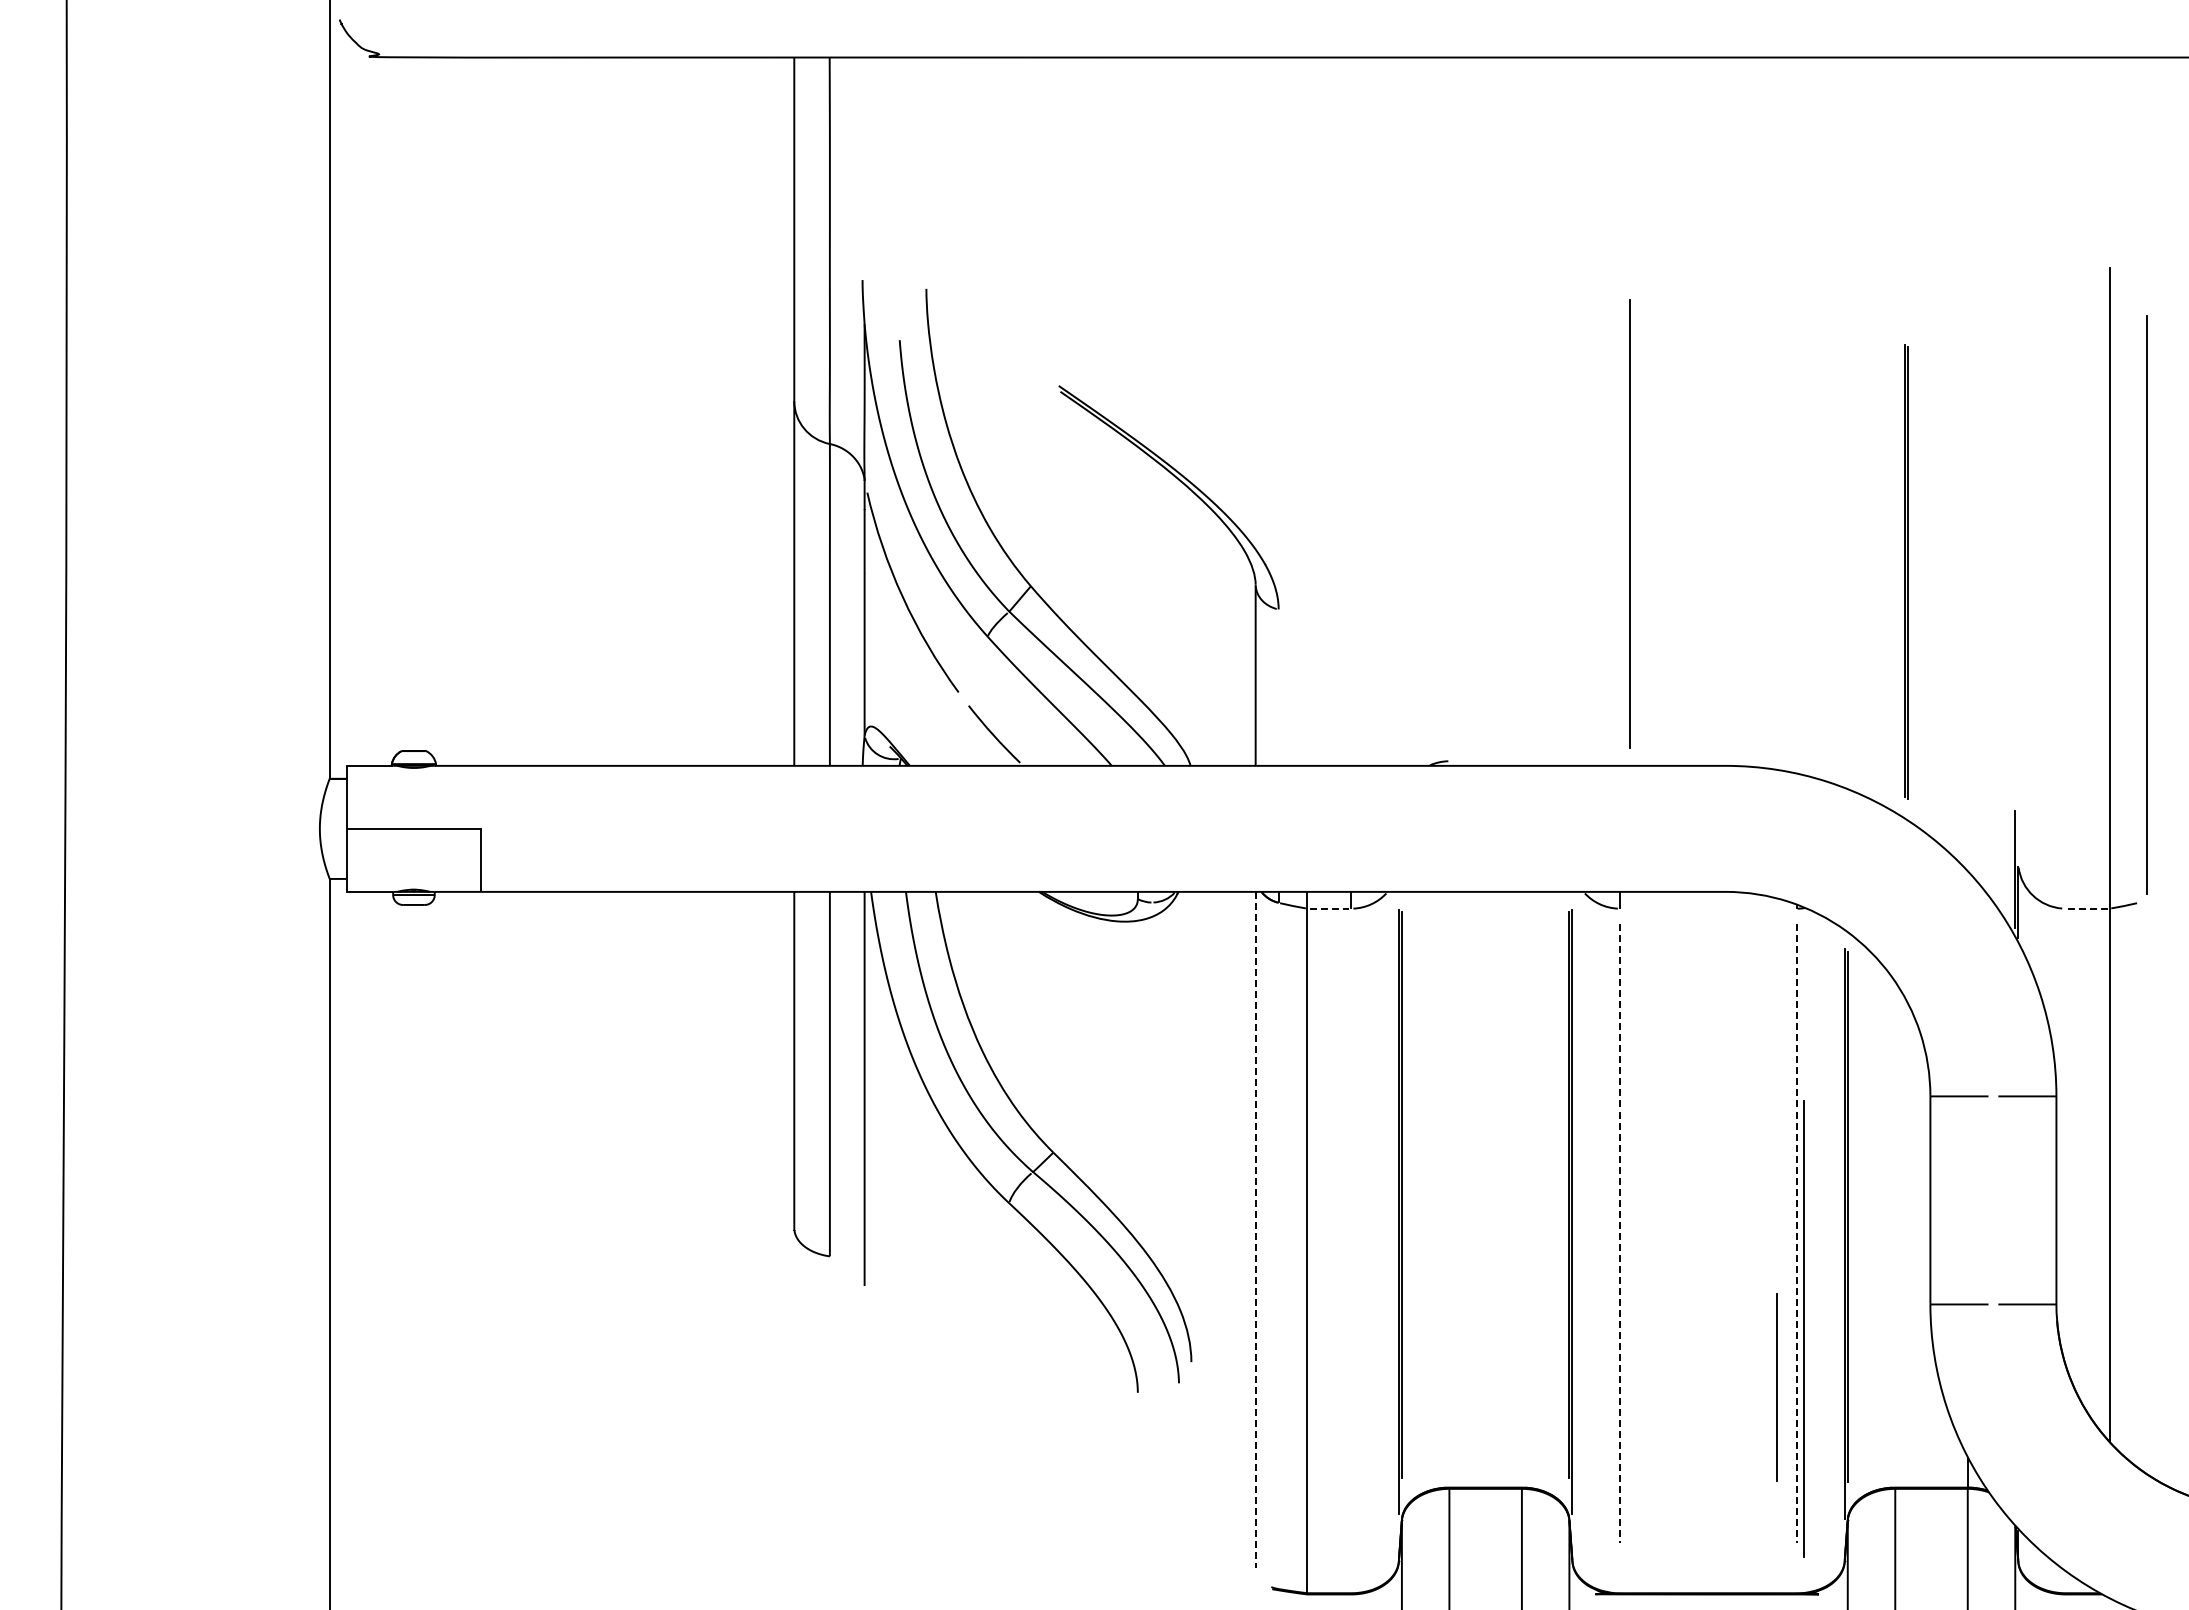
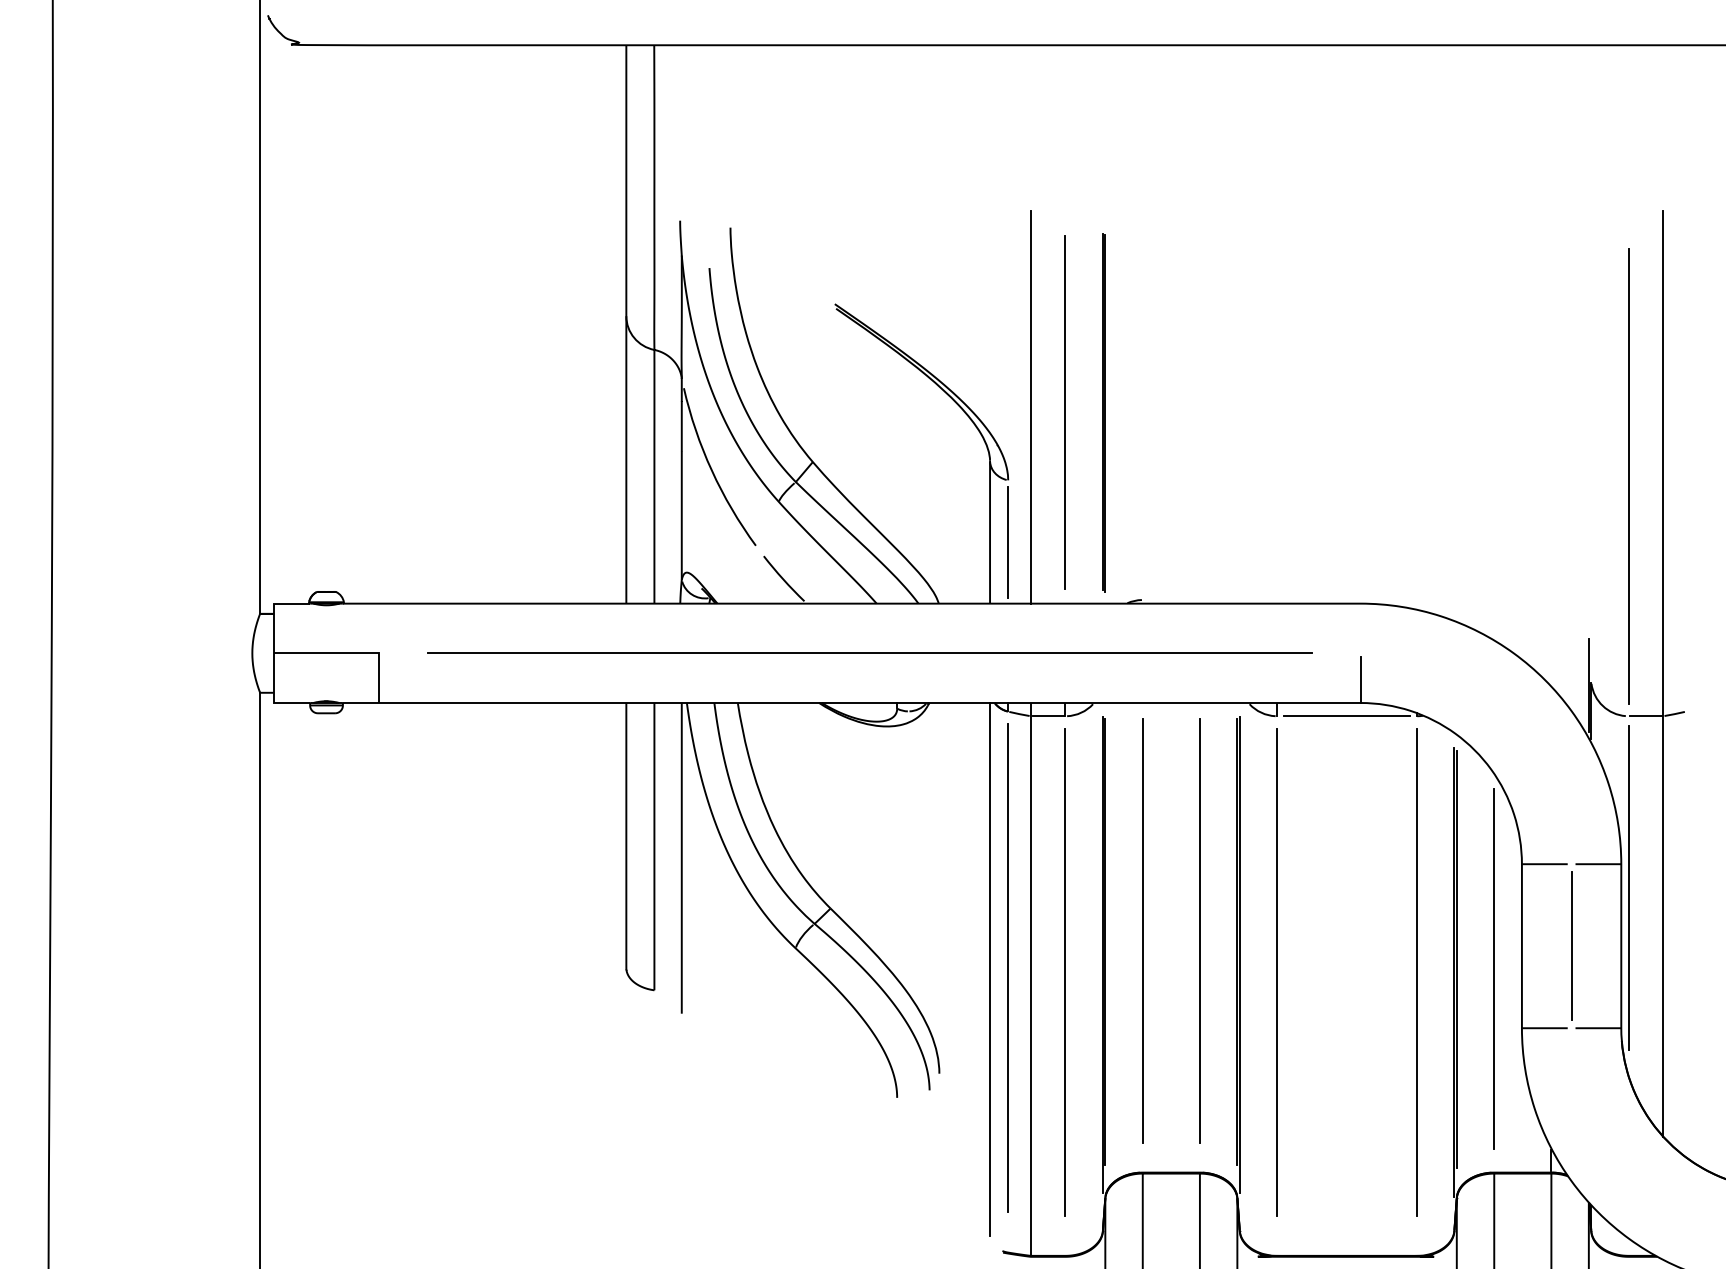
line: (1307, 516) -> (1030, 407), added
line: (1629, 523) -> (1064, 412), moved
line: (1905, 571) -> (1103, 412), moved
line: (2146, 604) -> (1628, 476), moved
line: (1278, 688) -> (1008, 542), added
line: (1102, 828) -> (869, 653), added
line: (1725, 862) -> (1360, 679), added
line: (1329, 908) -> (1048, 716), dashed -> solid
line: (1708, 908) -> (1347, 716), added
line: (2087, 908) -> (1645, 716), dashed -> solid
line: (2065, 1126) -> (1628, 887), added
line: (1449, 1180) -> (1142, 930), added
line: (1521, 1180) -> (1199, 930), added
line: (1278, 1227) -> (1008, 967), added
line: (1255, 1230) -> (989, 969), dashed -> solid
line: (1350, 1233) -> (1064, 972), added
line: (1619, 1234) -> (1276, 973), dashed -> solid
line: (1797, 1234) -> (1417, 973), dashed -> solid
line: (1803, 1328) -> (1493, 968), moved
line: (1776, 1387) -> (1570, 946), moved

